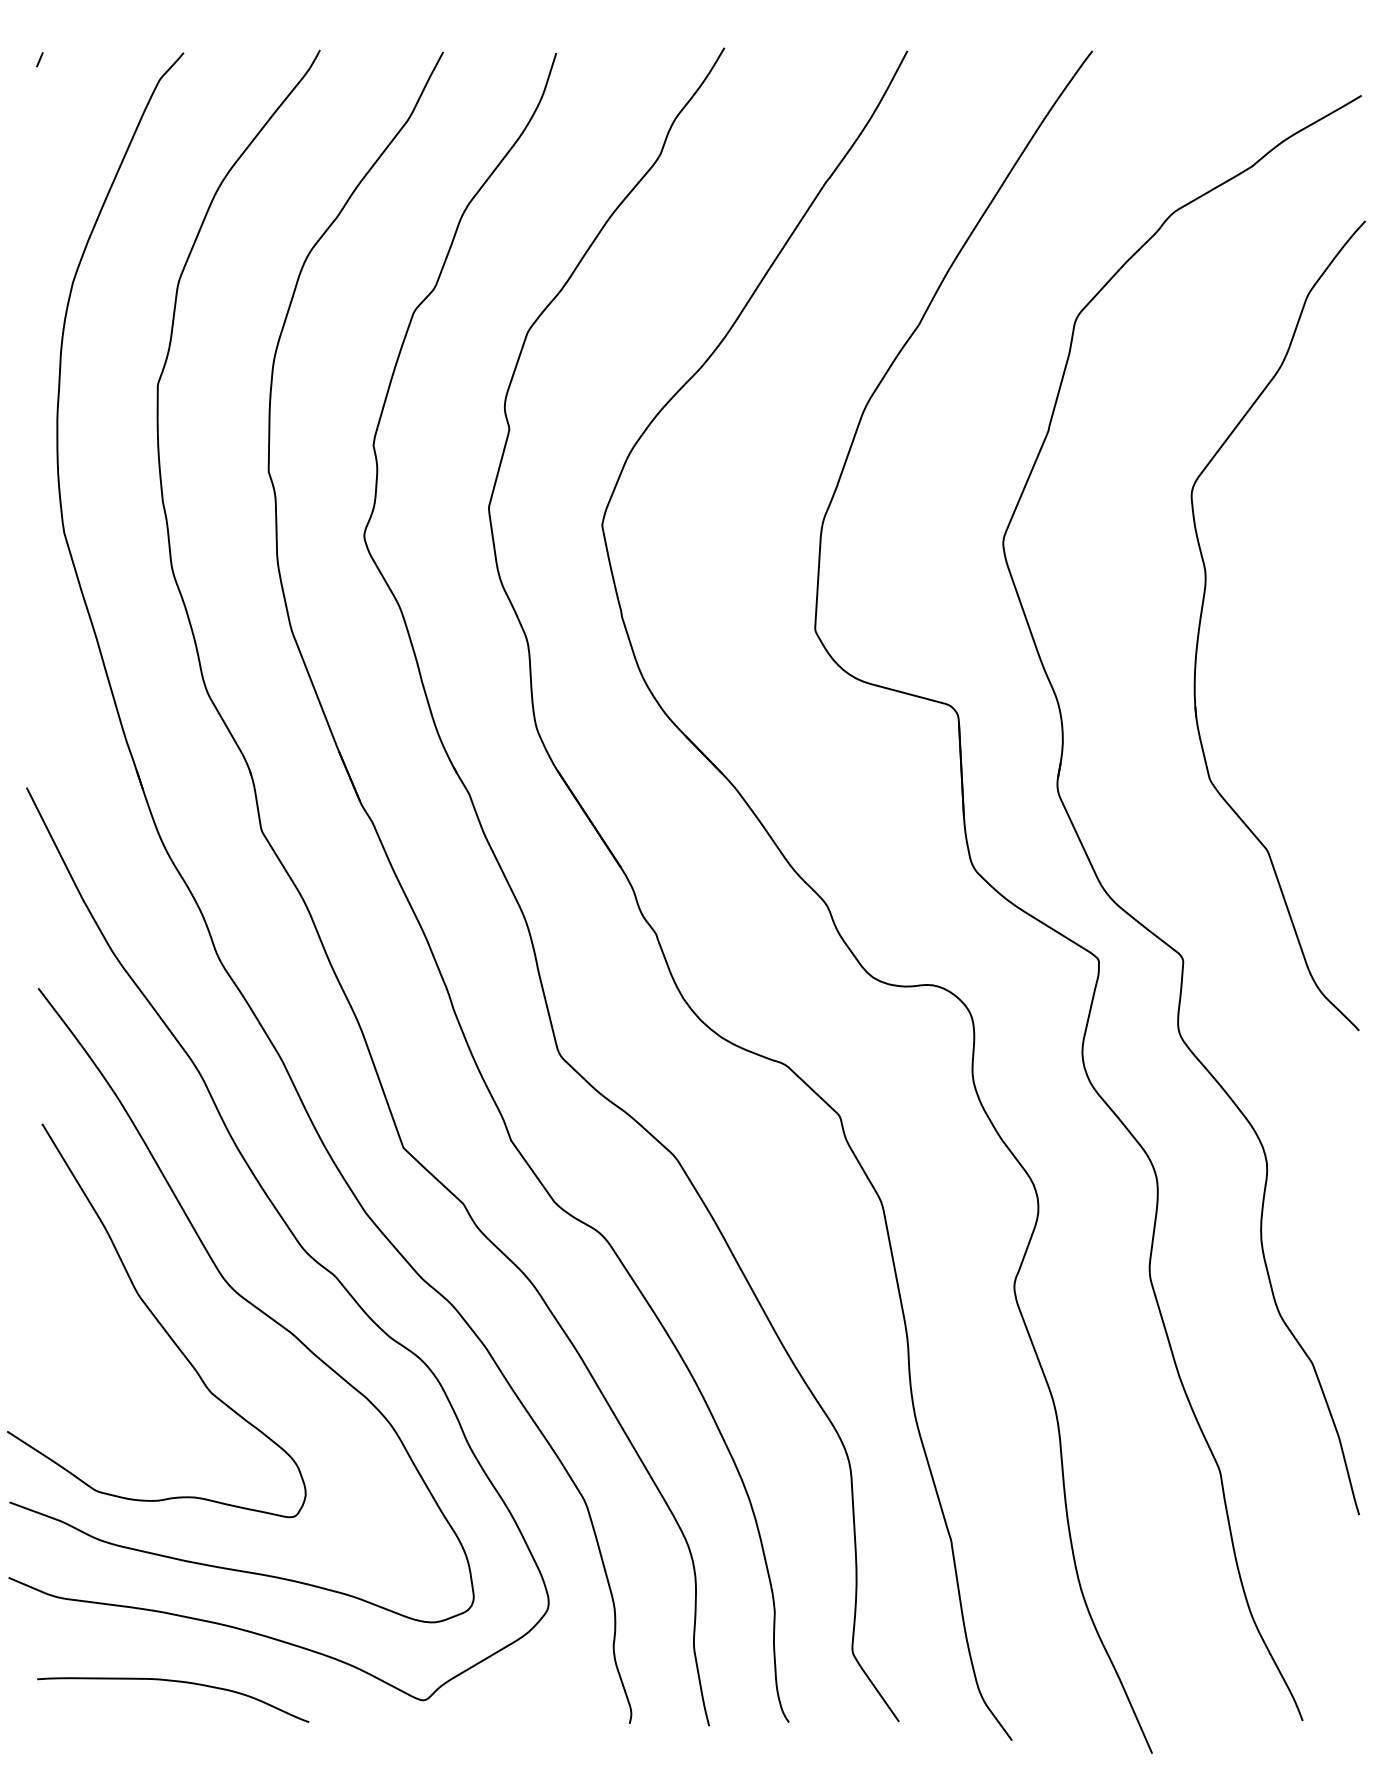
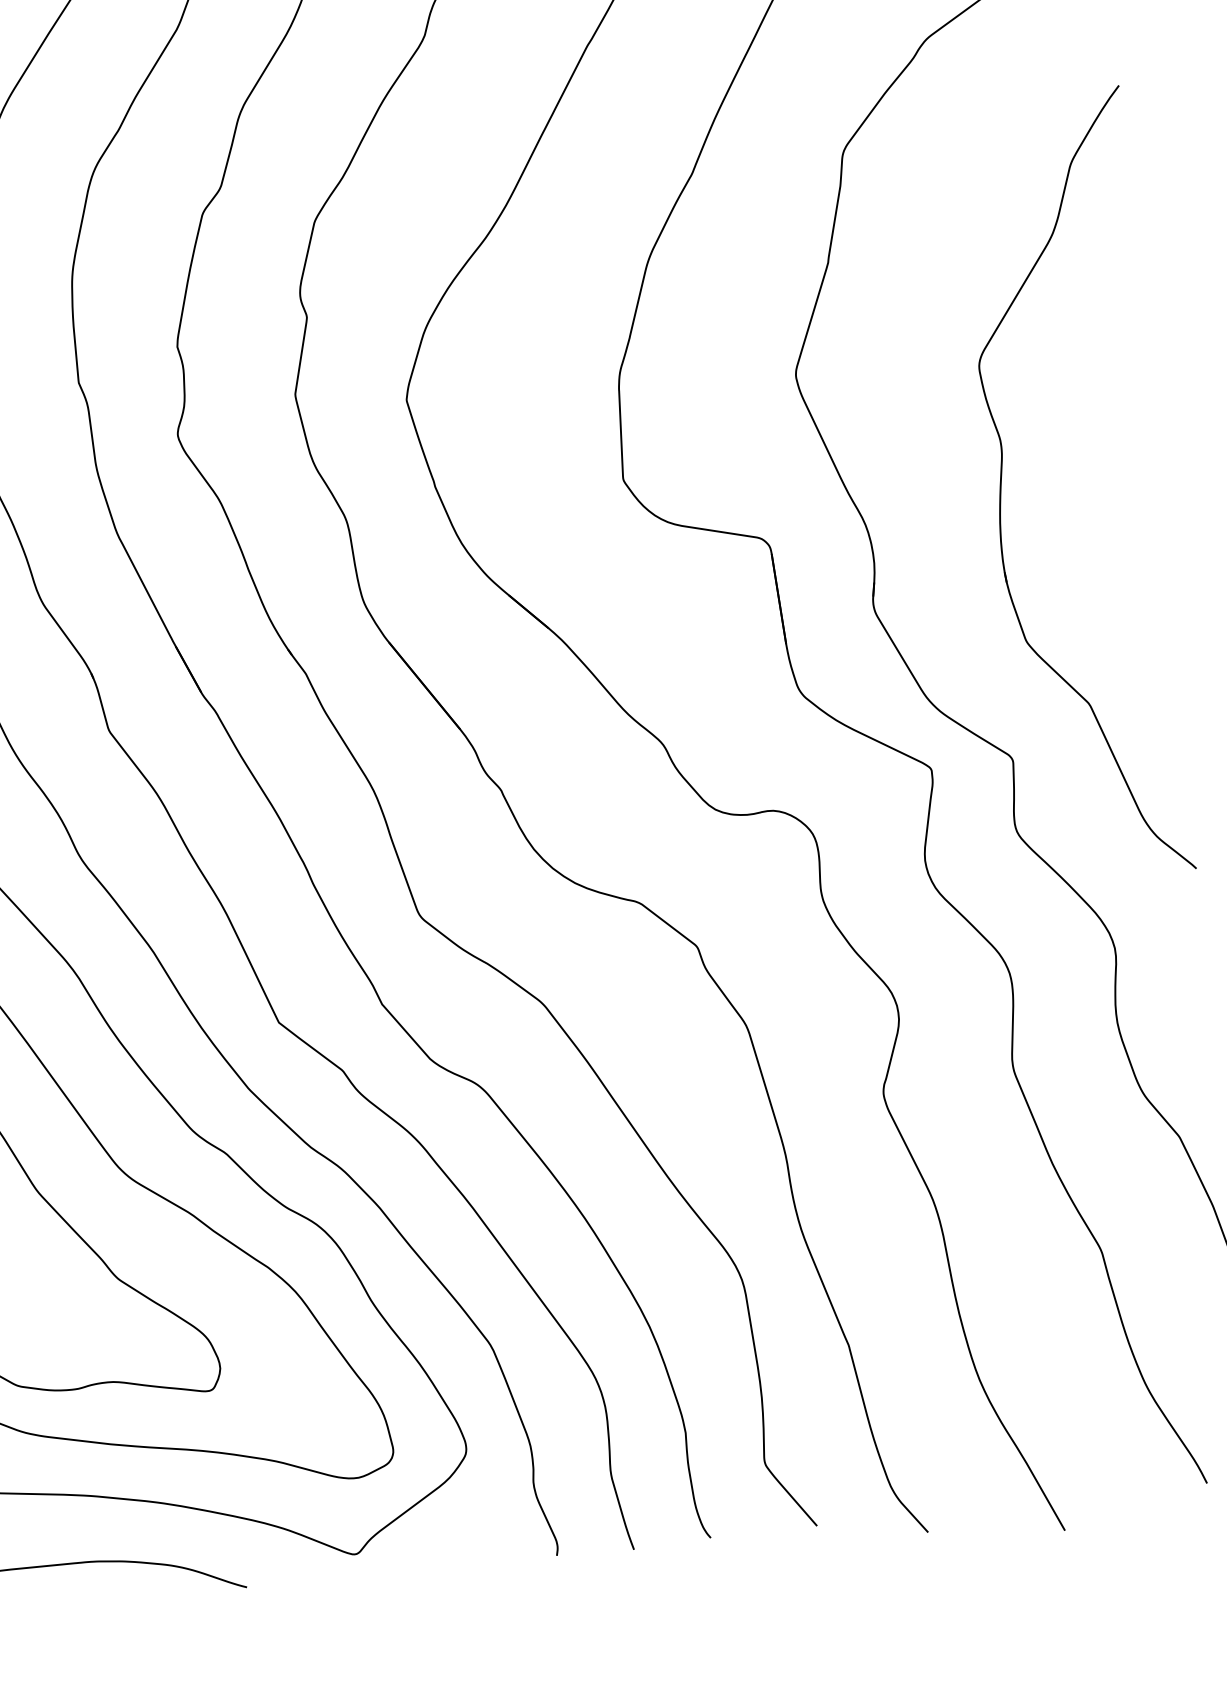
part: (1202, 614) -> (1002, 482), moved

